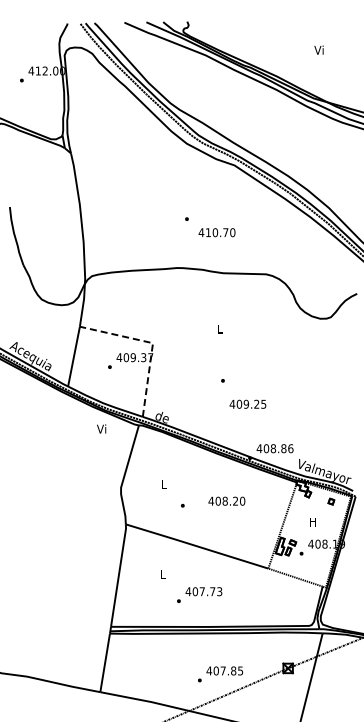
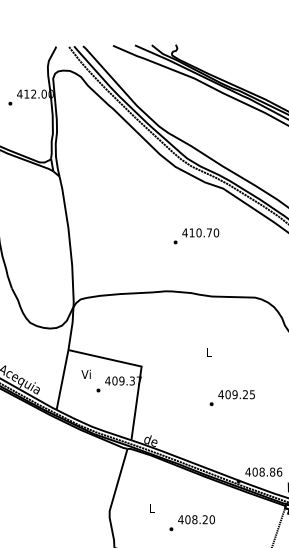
text: (216, 232) -> (200, 232), moved
line: (153, 343) -> (142, 366), dashed -> solid
text: (247, 403) -> (236, 393), moved
text: (101, 428) -> (86, 373), moved
text: (226, 500) -> (196, 518), moved

